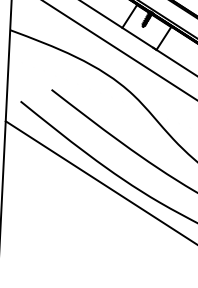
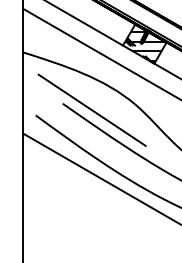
hatch: (147, 30) -> (145, 46), added
line: (83, 97) -> (91, 109), added

